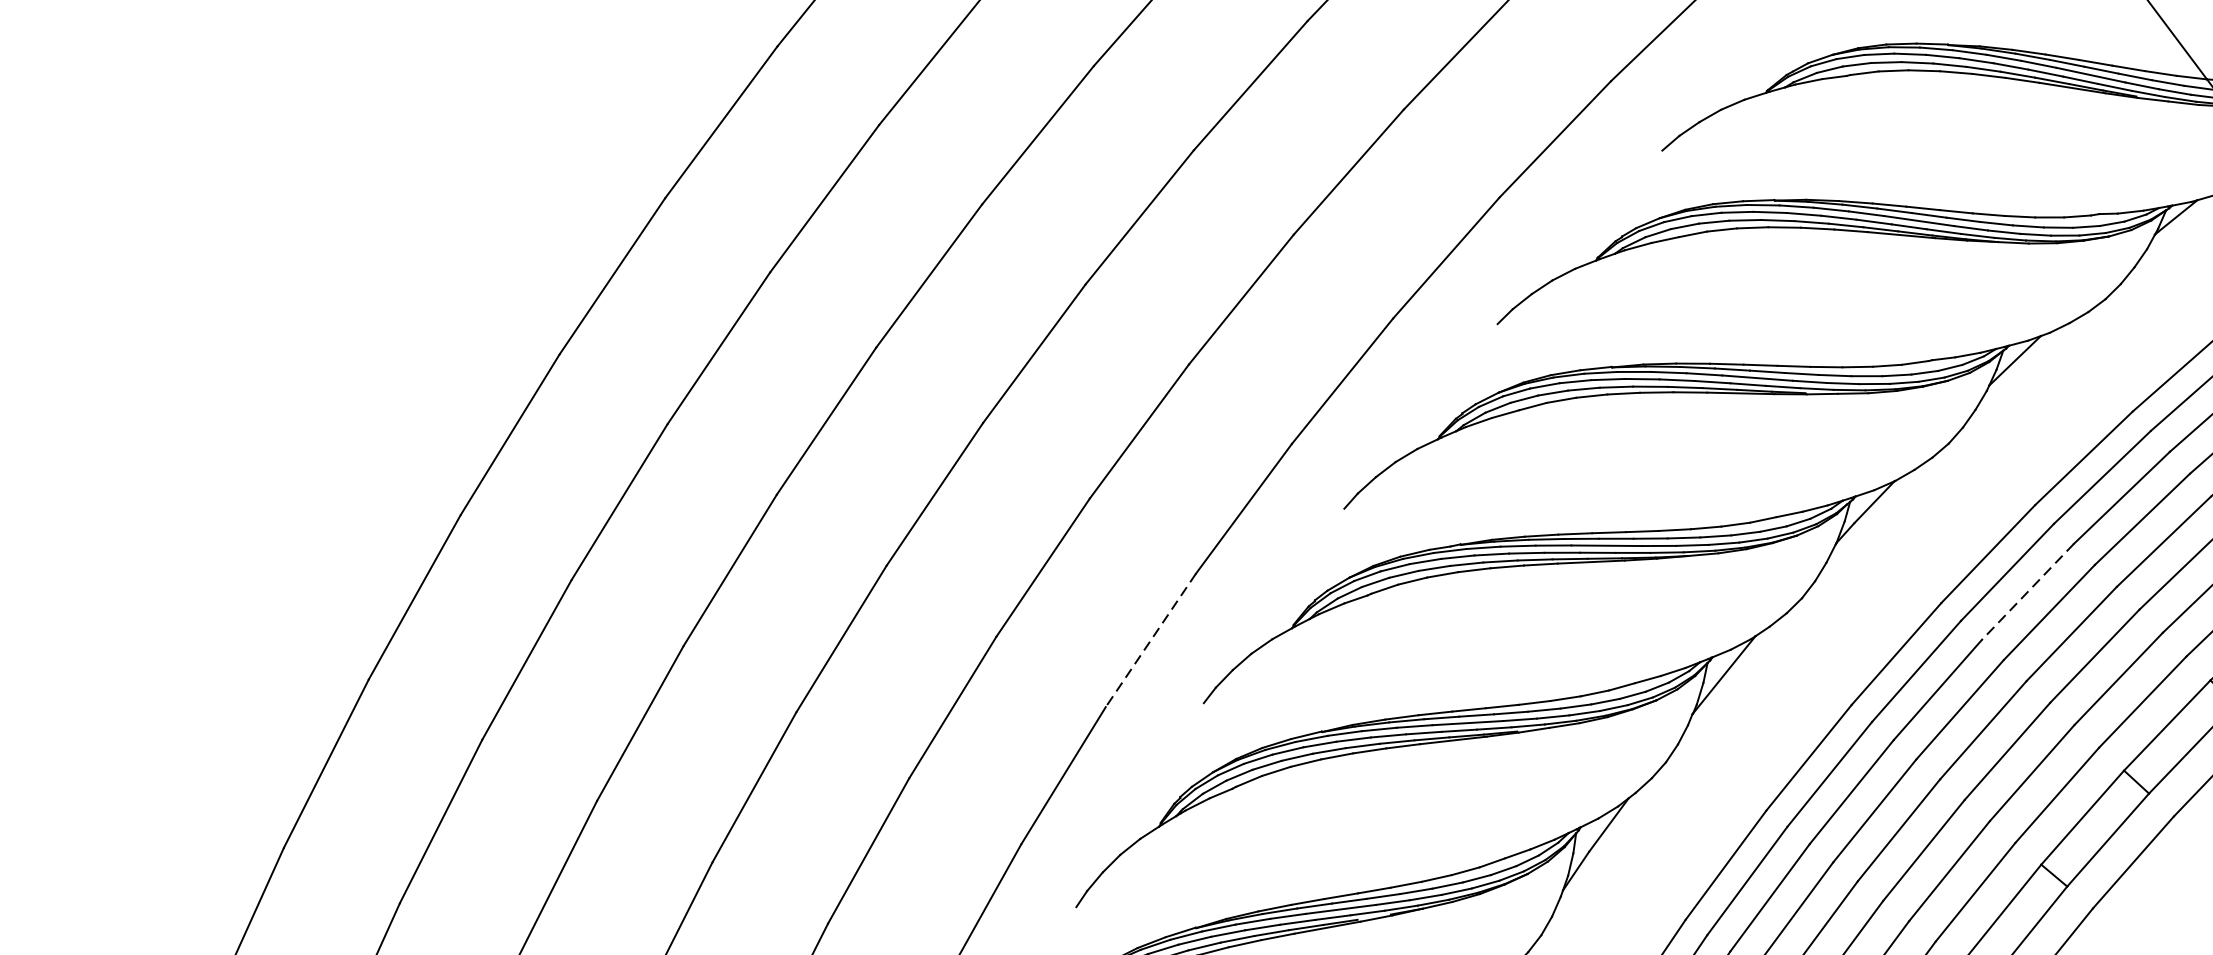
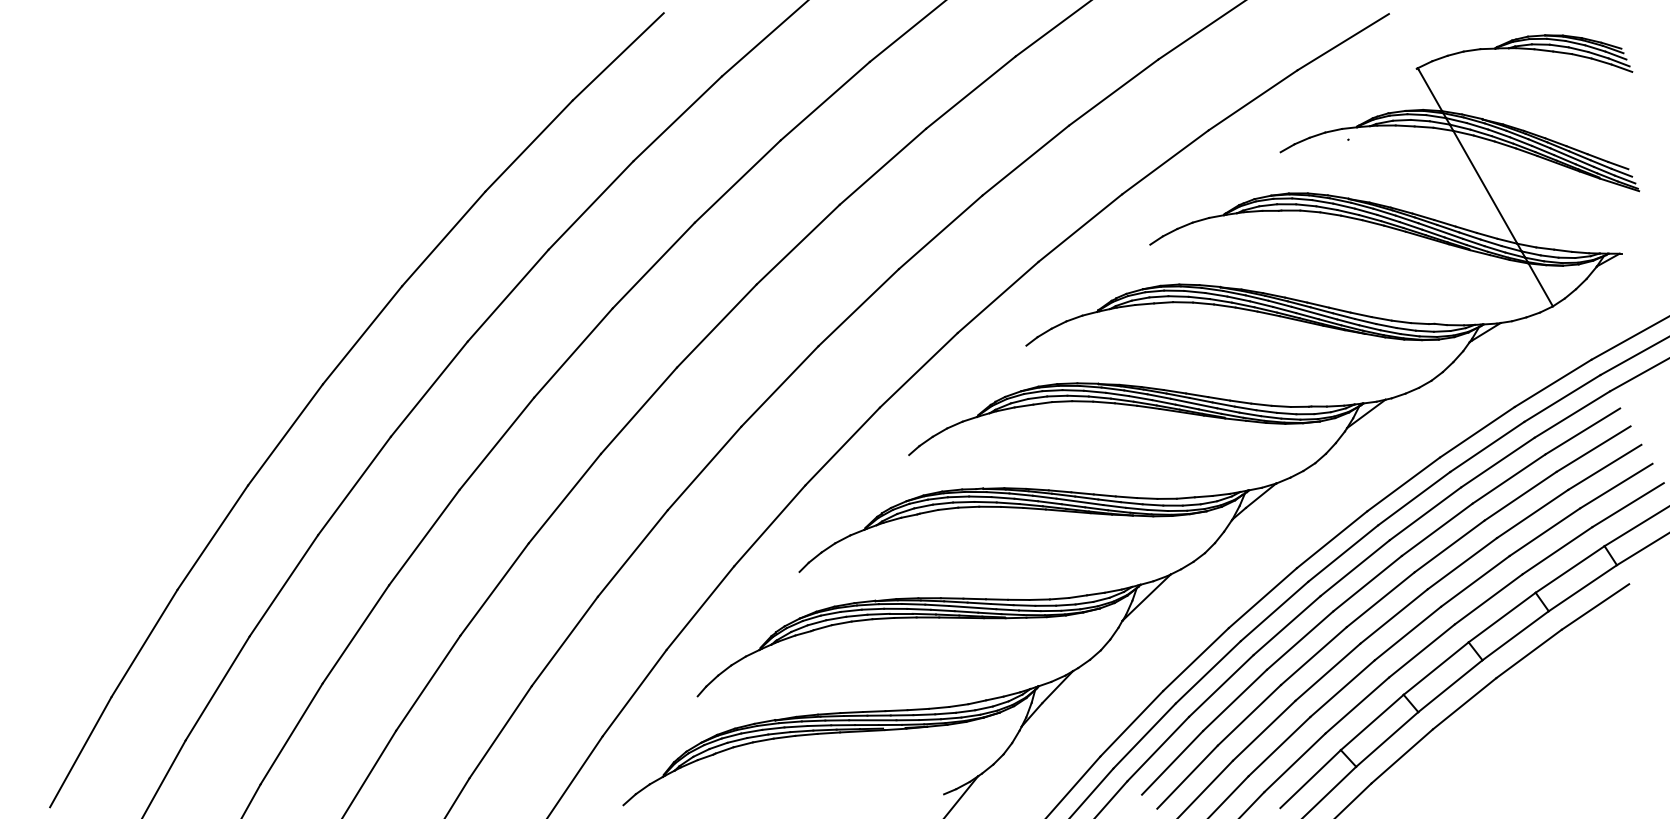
line: (2027, 592) -> (1354, 568), dashed -> solid
line: (1150, 639) -> (769, 525), dashed -> solid

